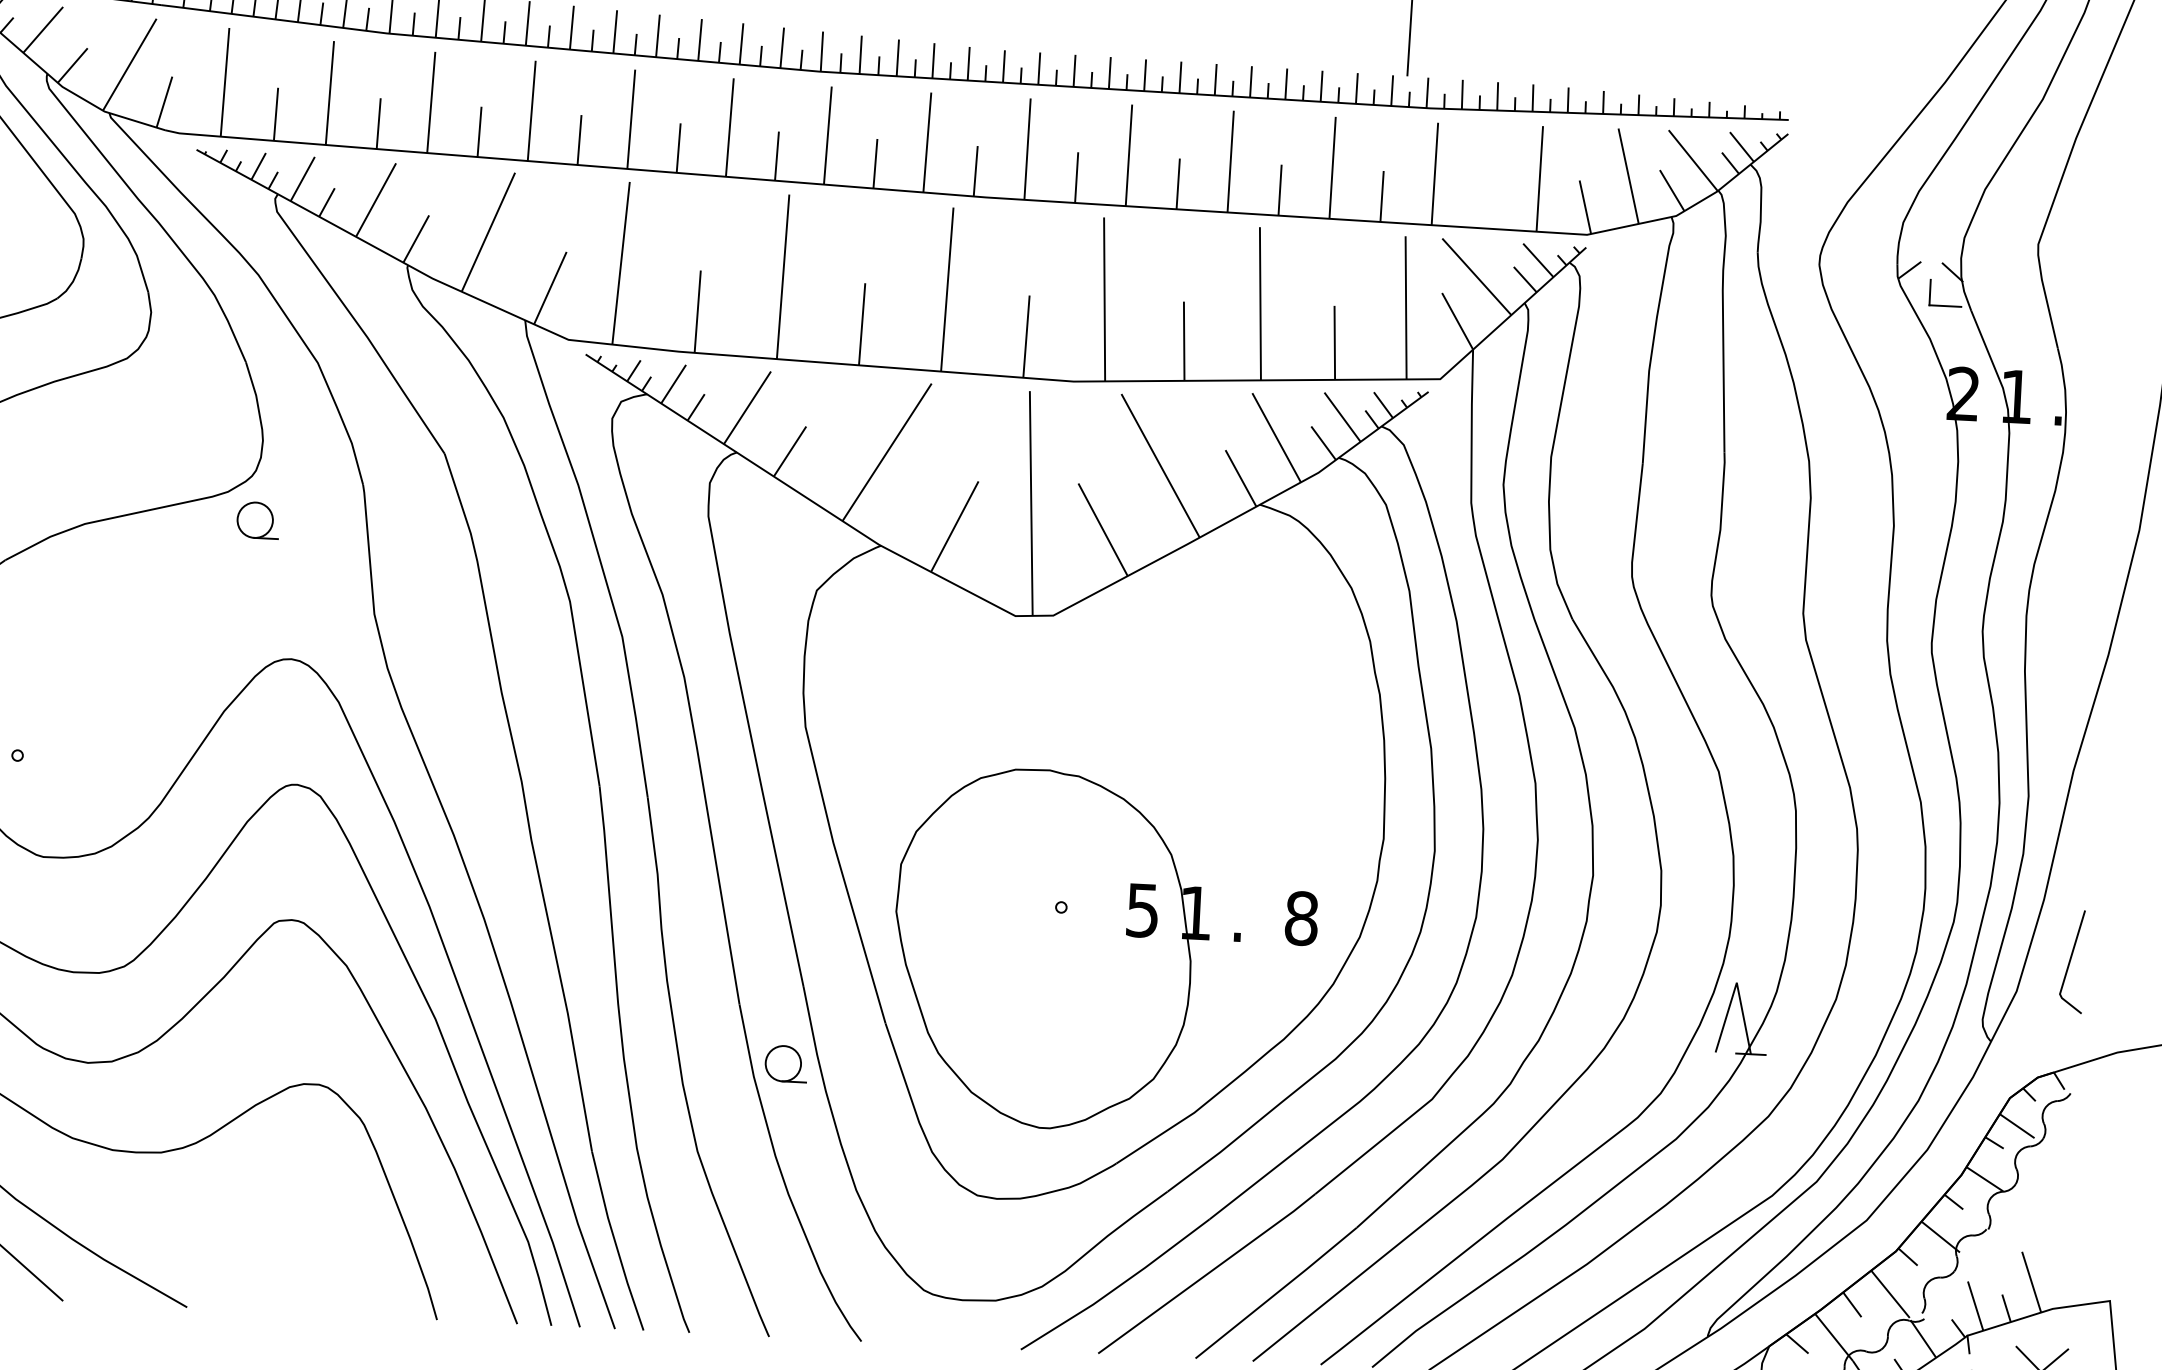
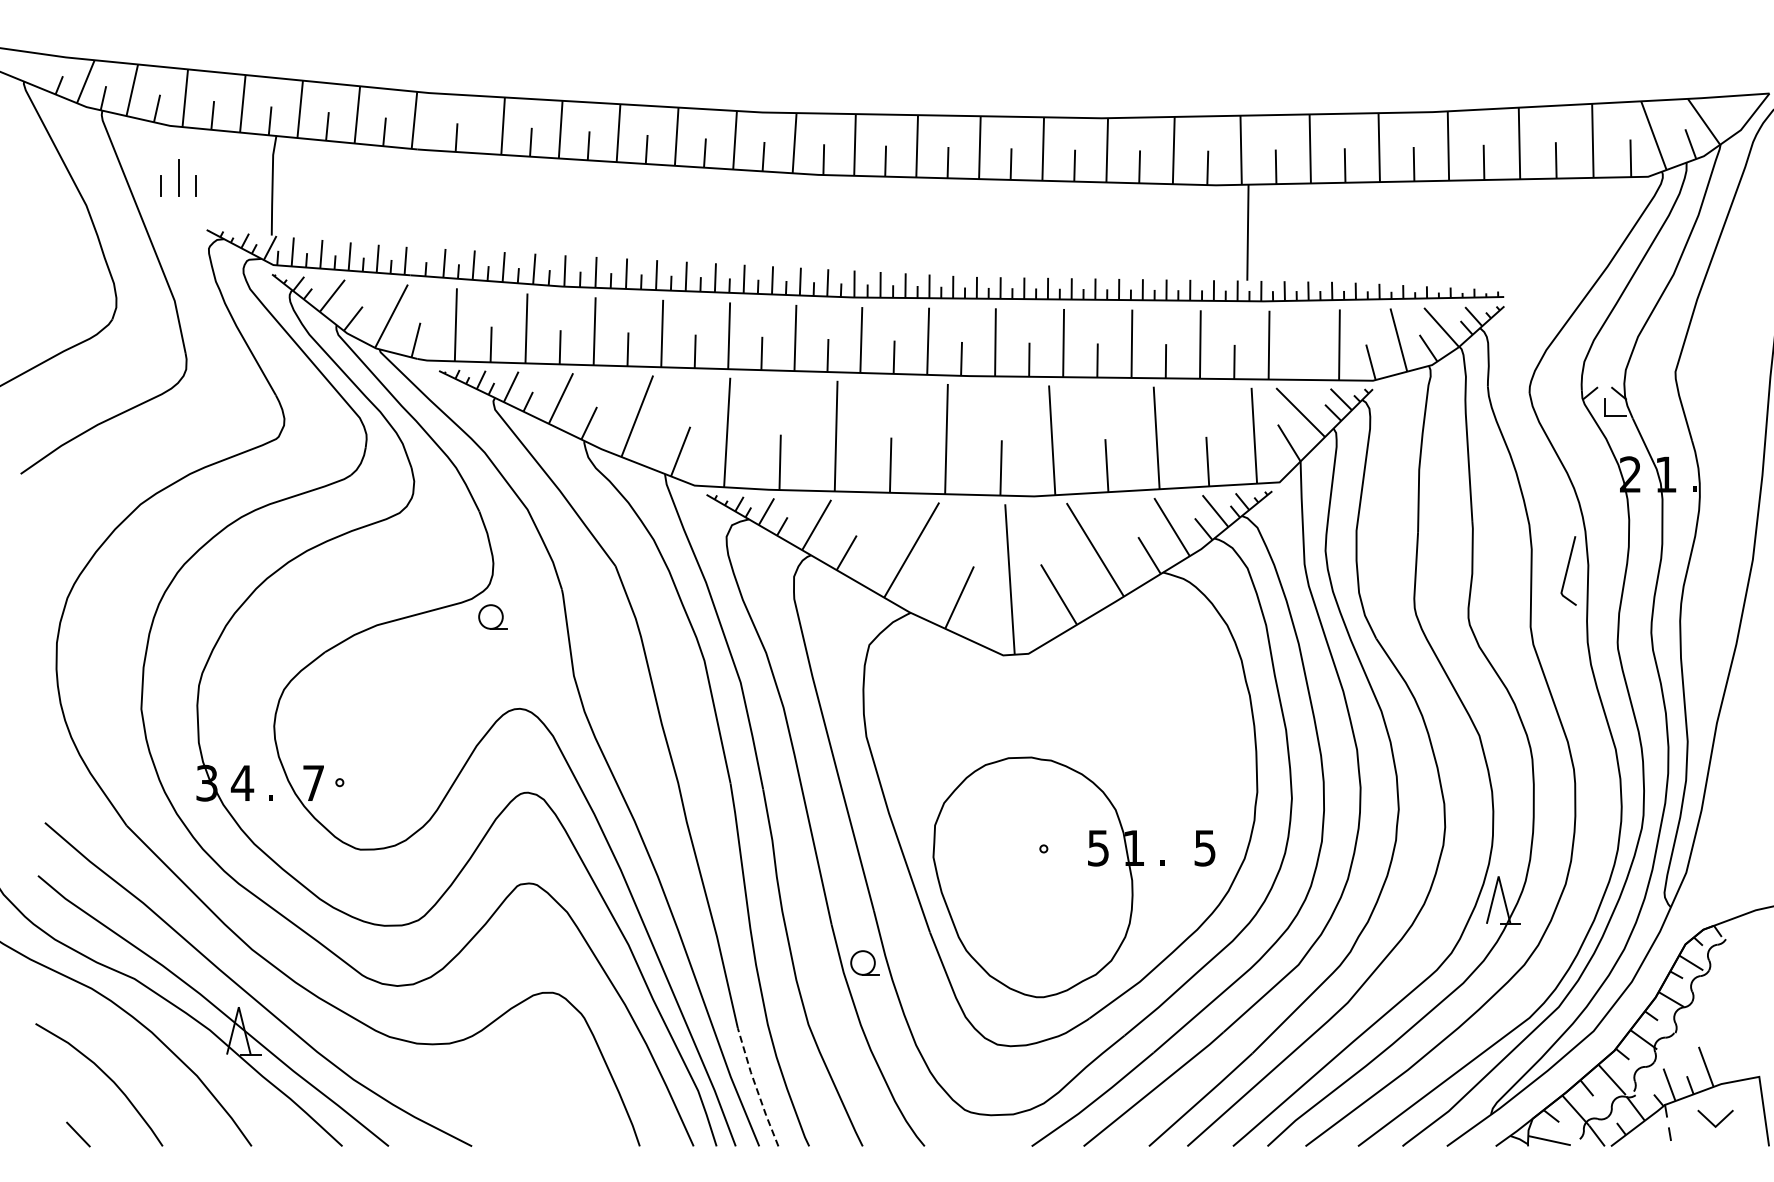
text: (1302, 917) -> (1205, 847), 8 -> 5
line: (2072, 959) -> (1568, 569), moved
line: (615, 1242) -> (756, 1088), solid -> dashed

